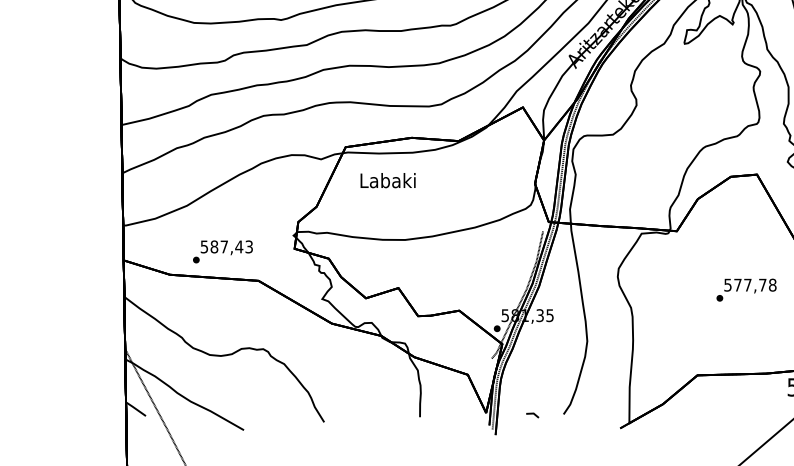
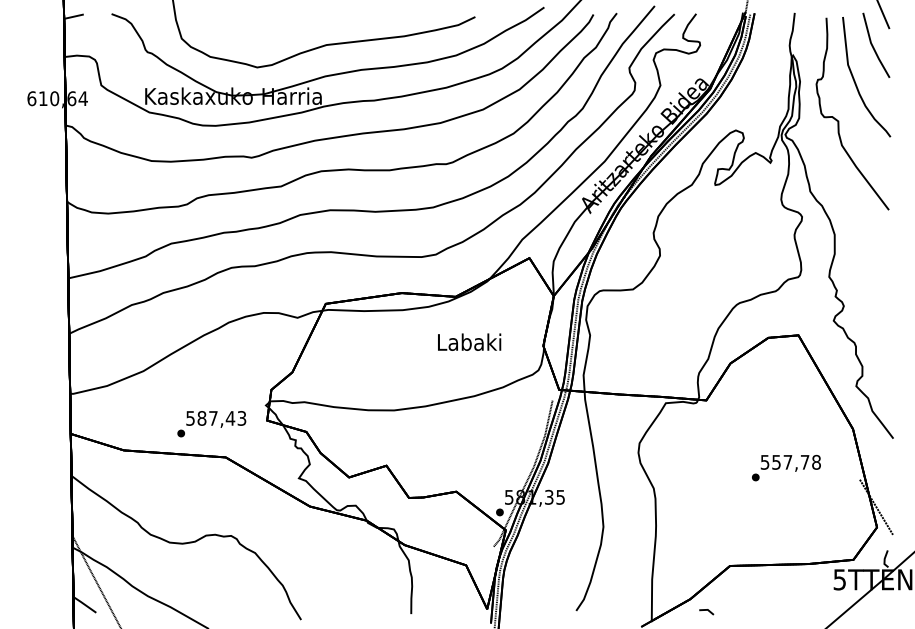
text: (388, 179) -> (469, 341), moved
text: (222, 252) -> (211, 424), moved
text: (737, 285) -> (776, 462), 577,78 -> 557,78
line: (532, 414) -> (706, 610), moved

